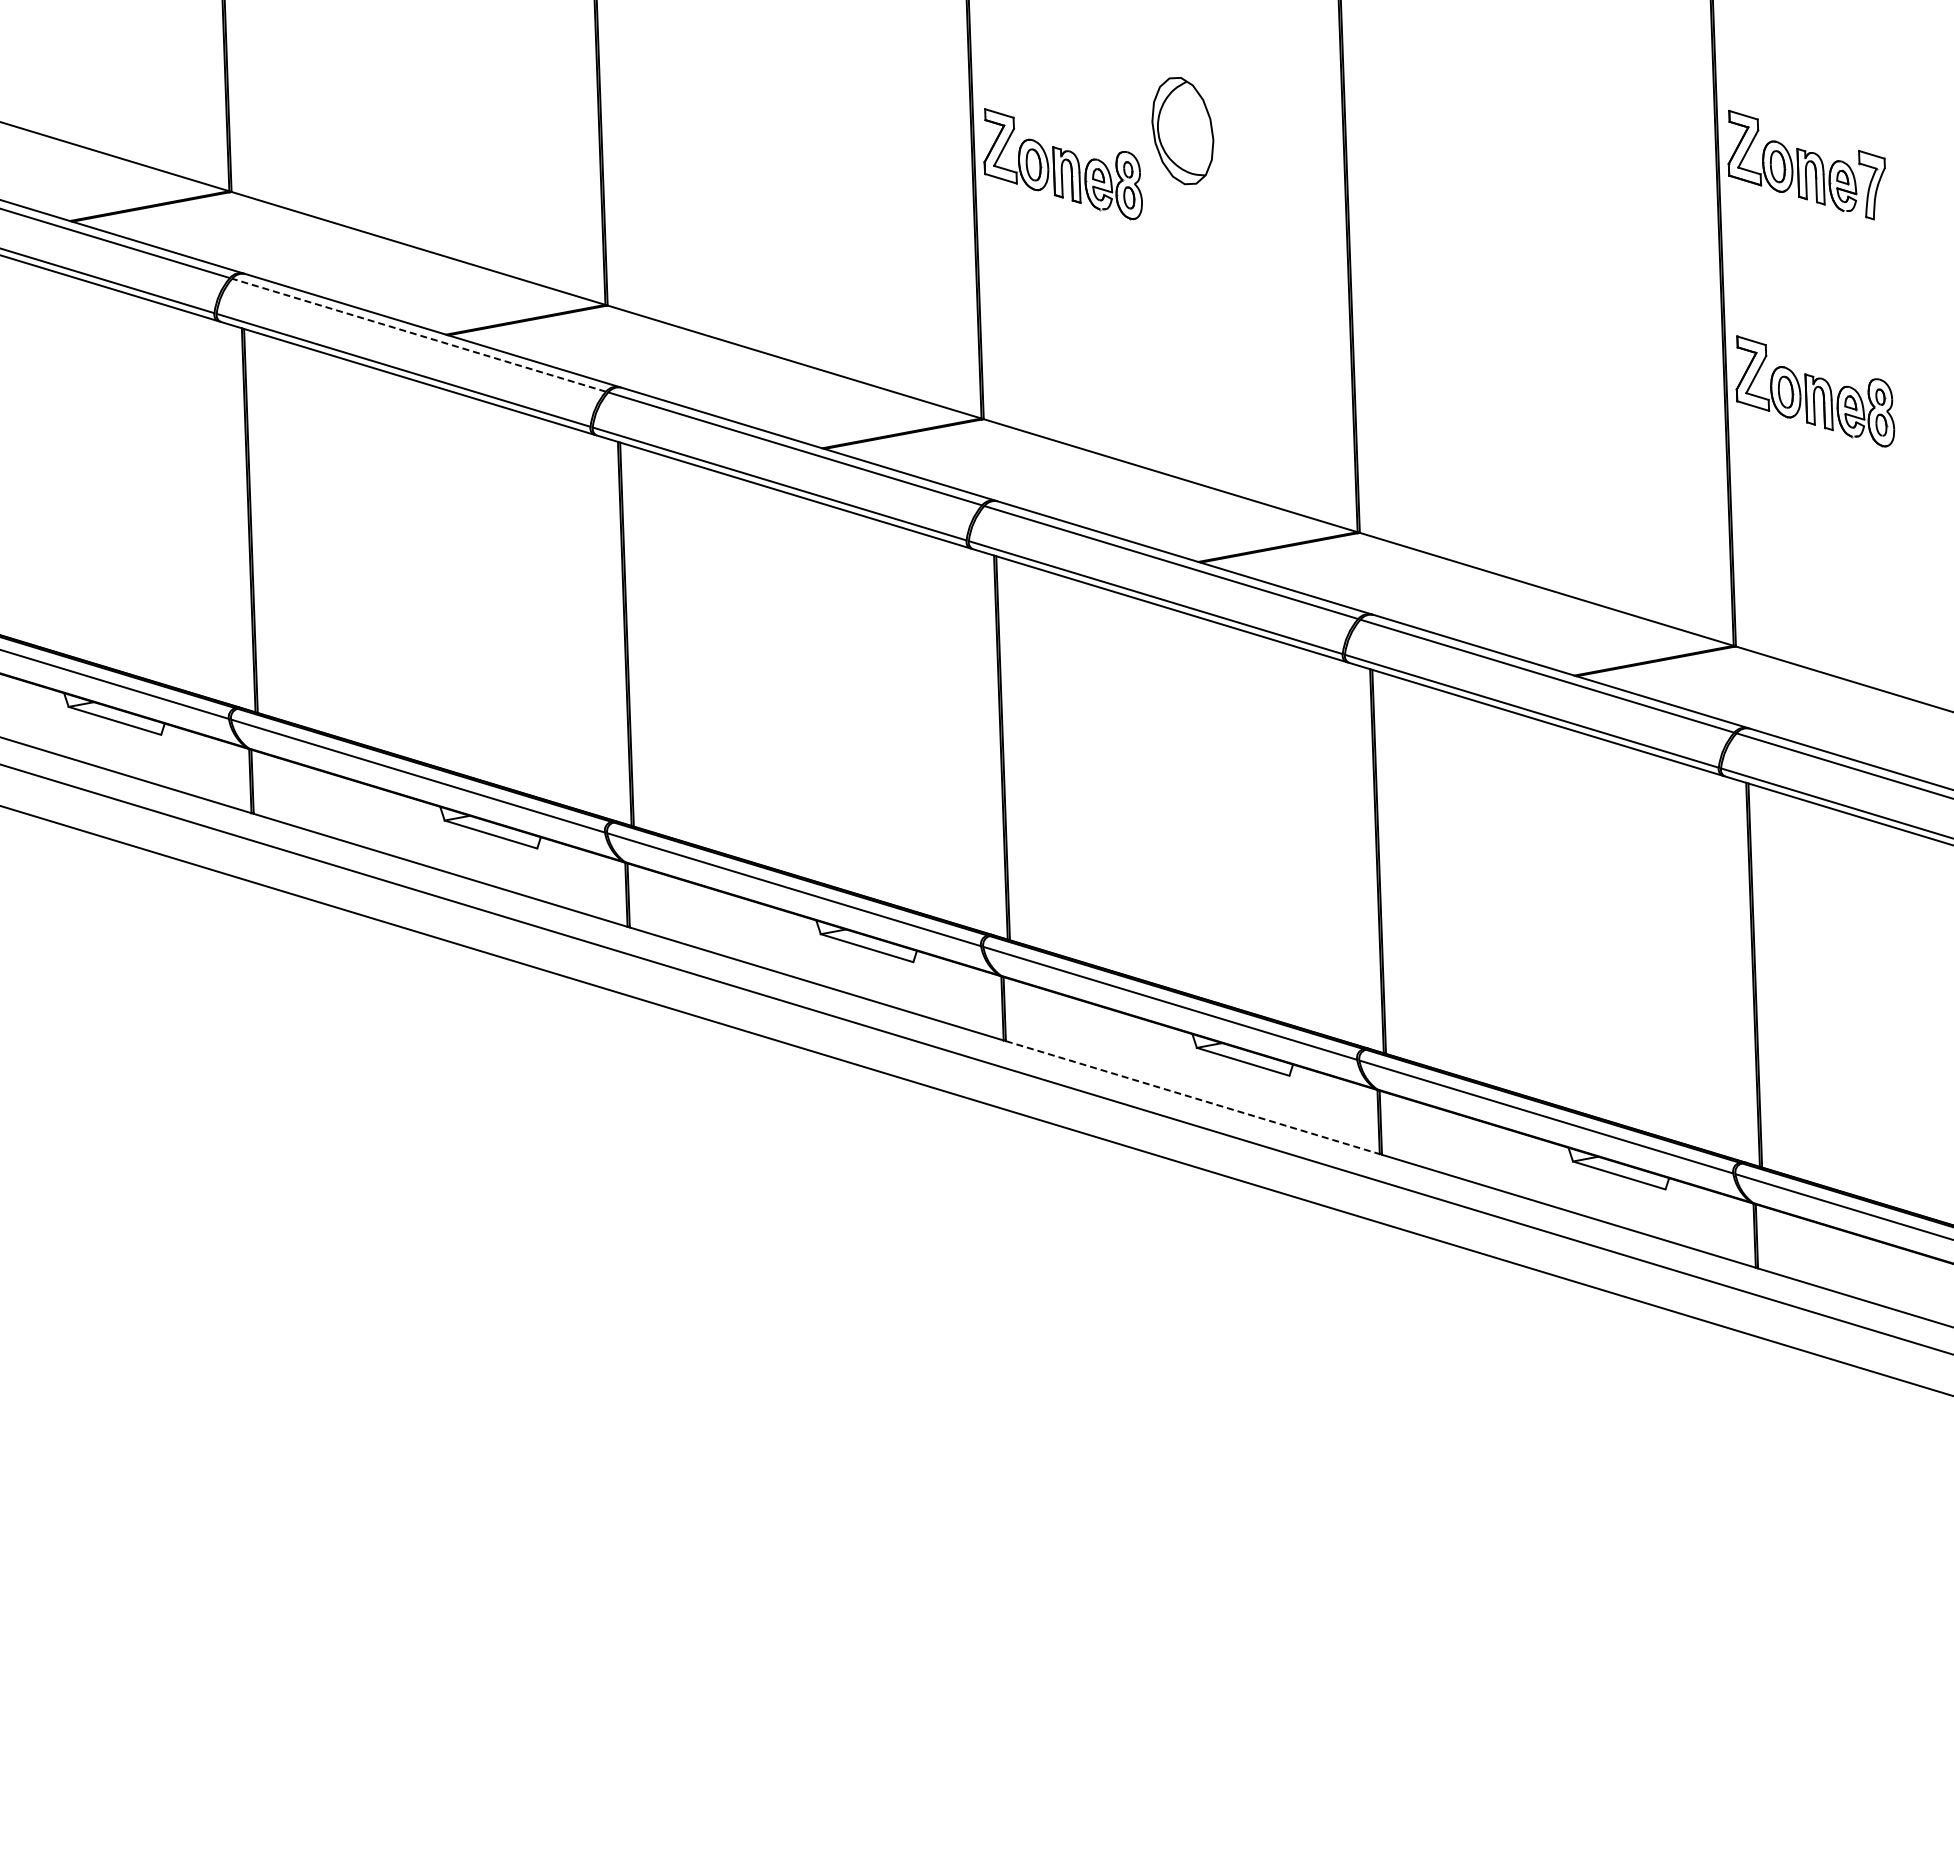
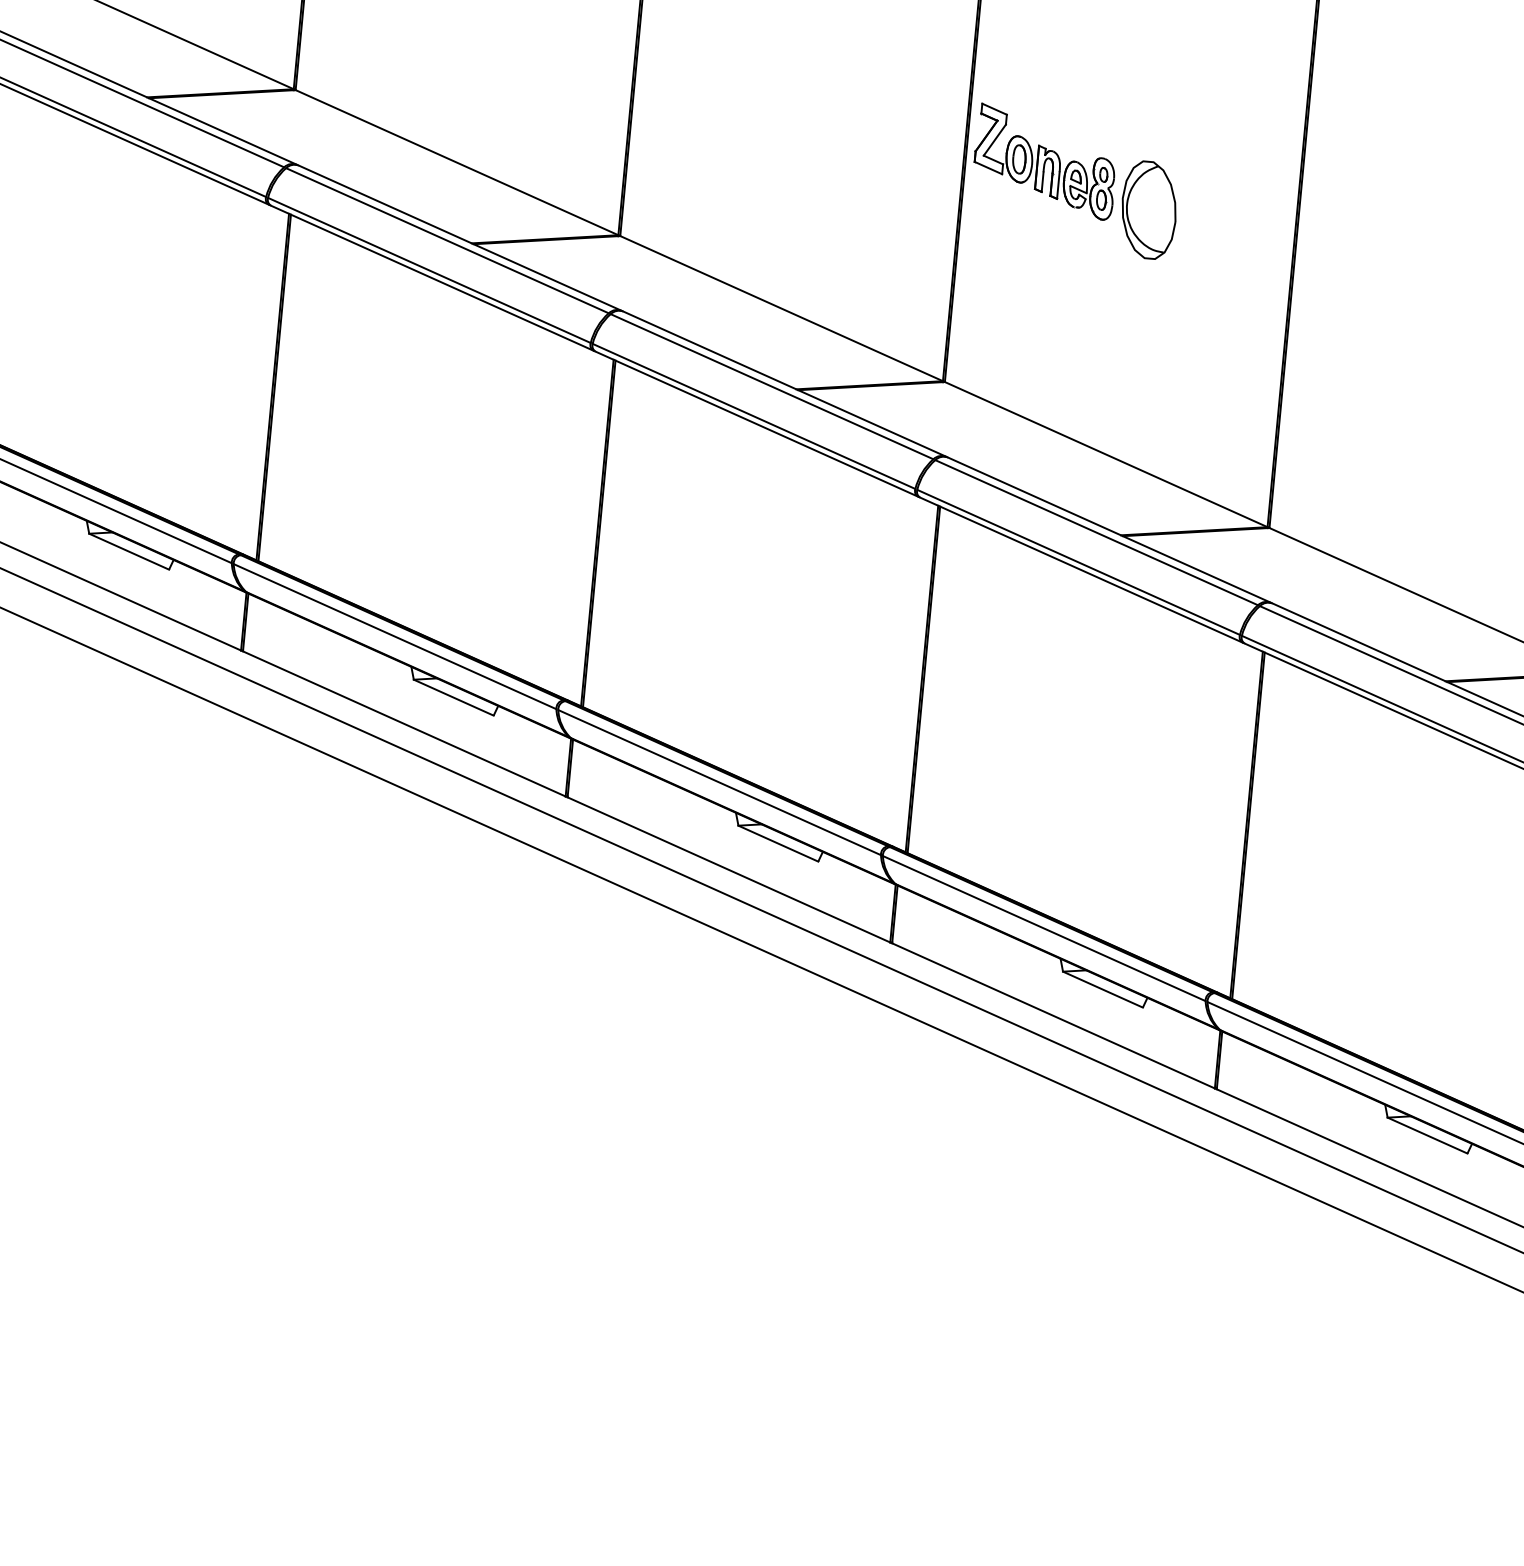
part: (1182, 131) -> (1148, 210), moved
line: (418, 335) -> (446, 240), dashed -> solid
line: (1193, 1097) -> (1054, 1015), dashed -> solid

